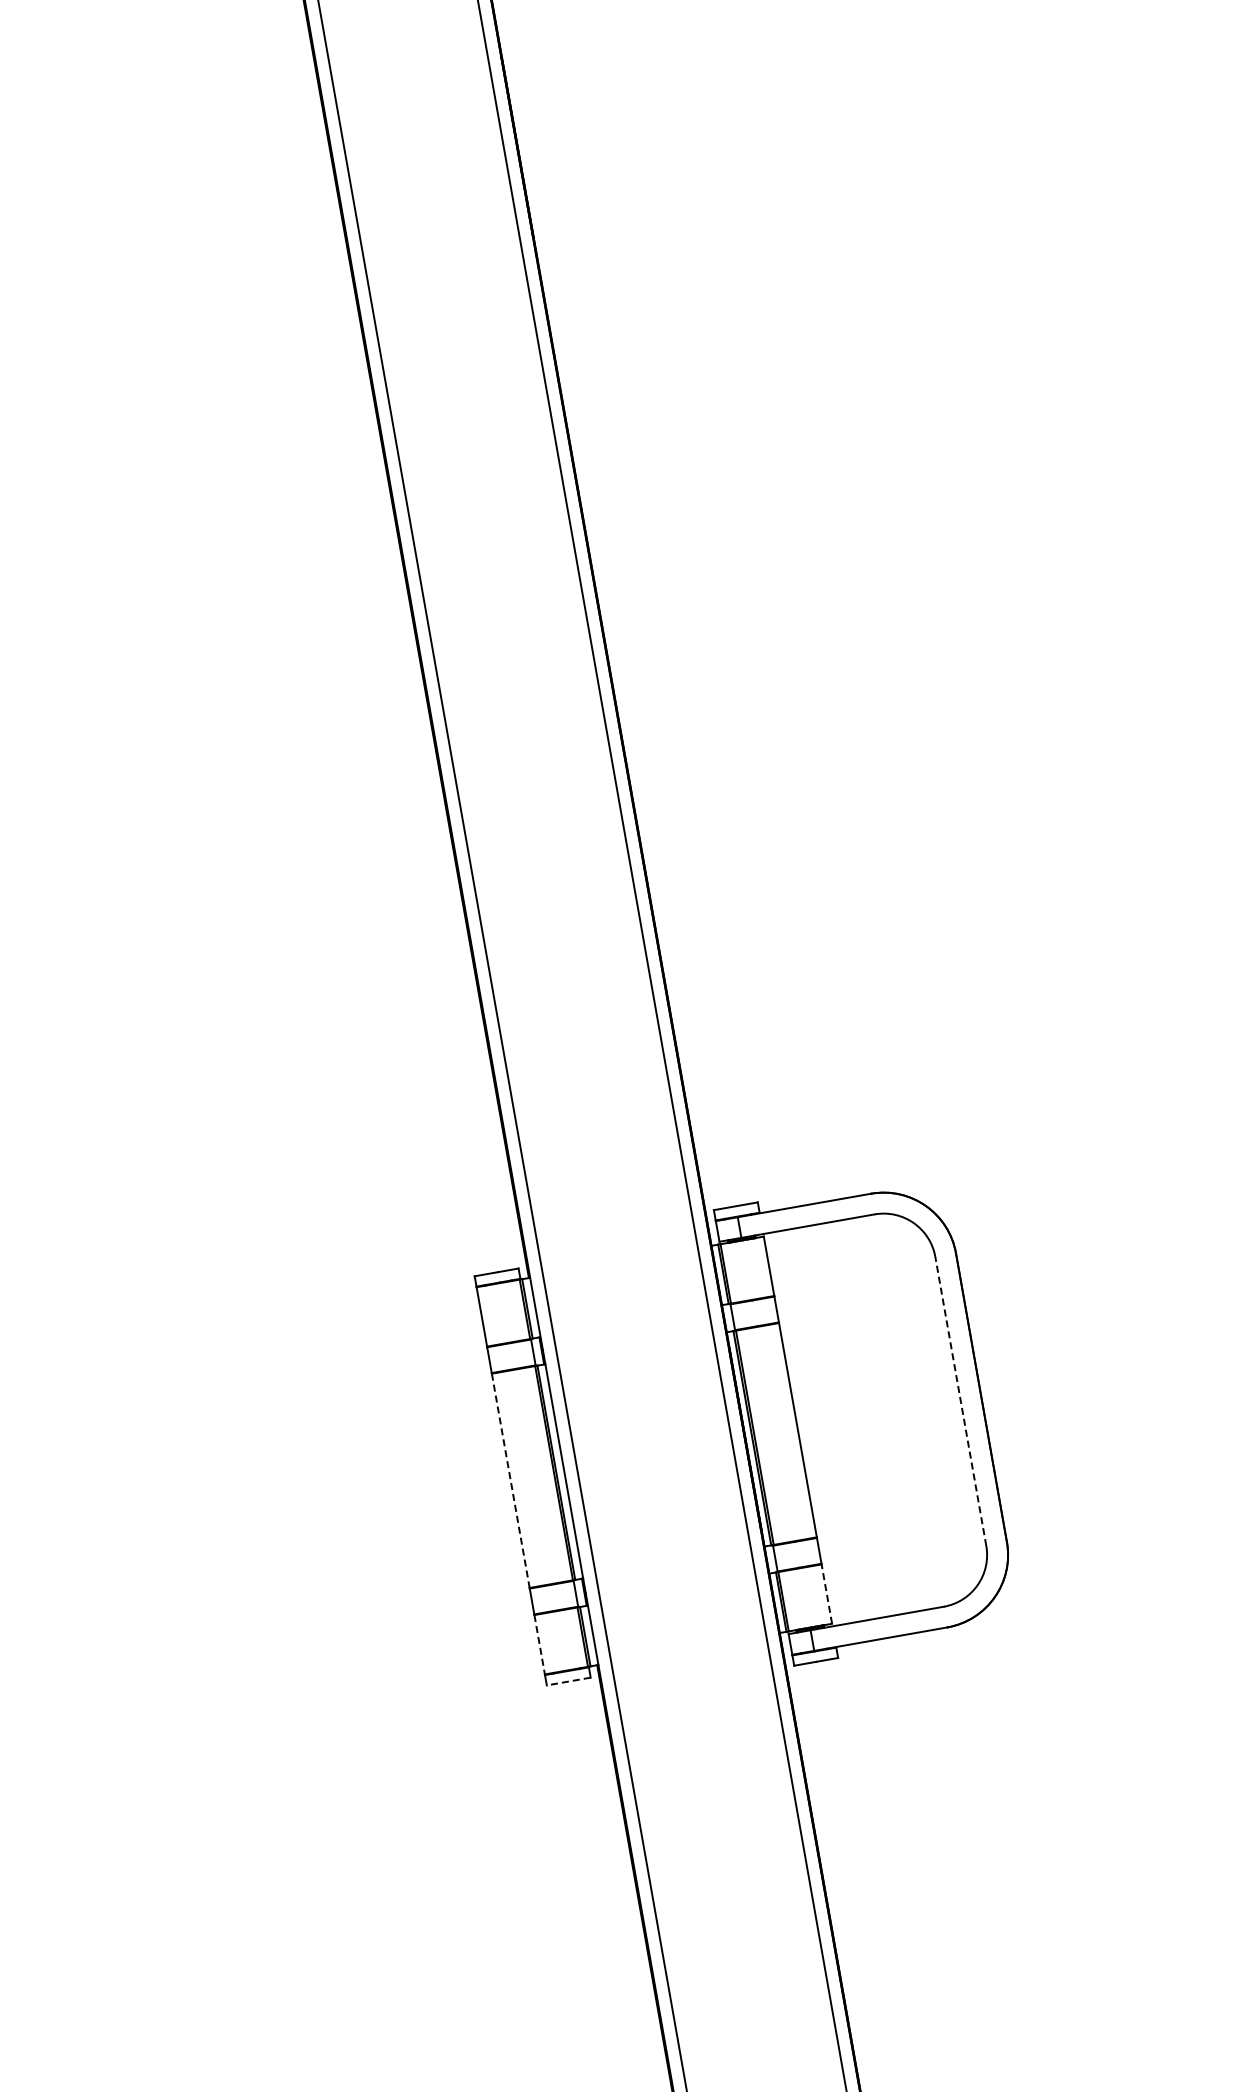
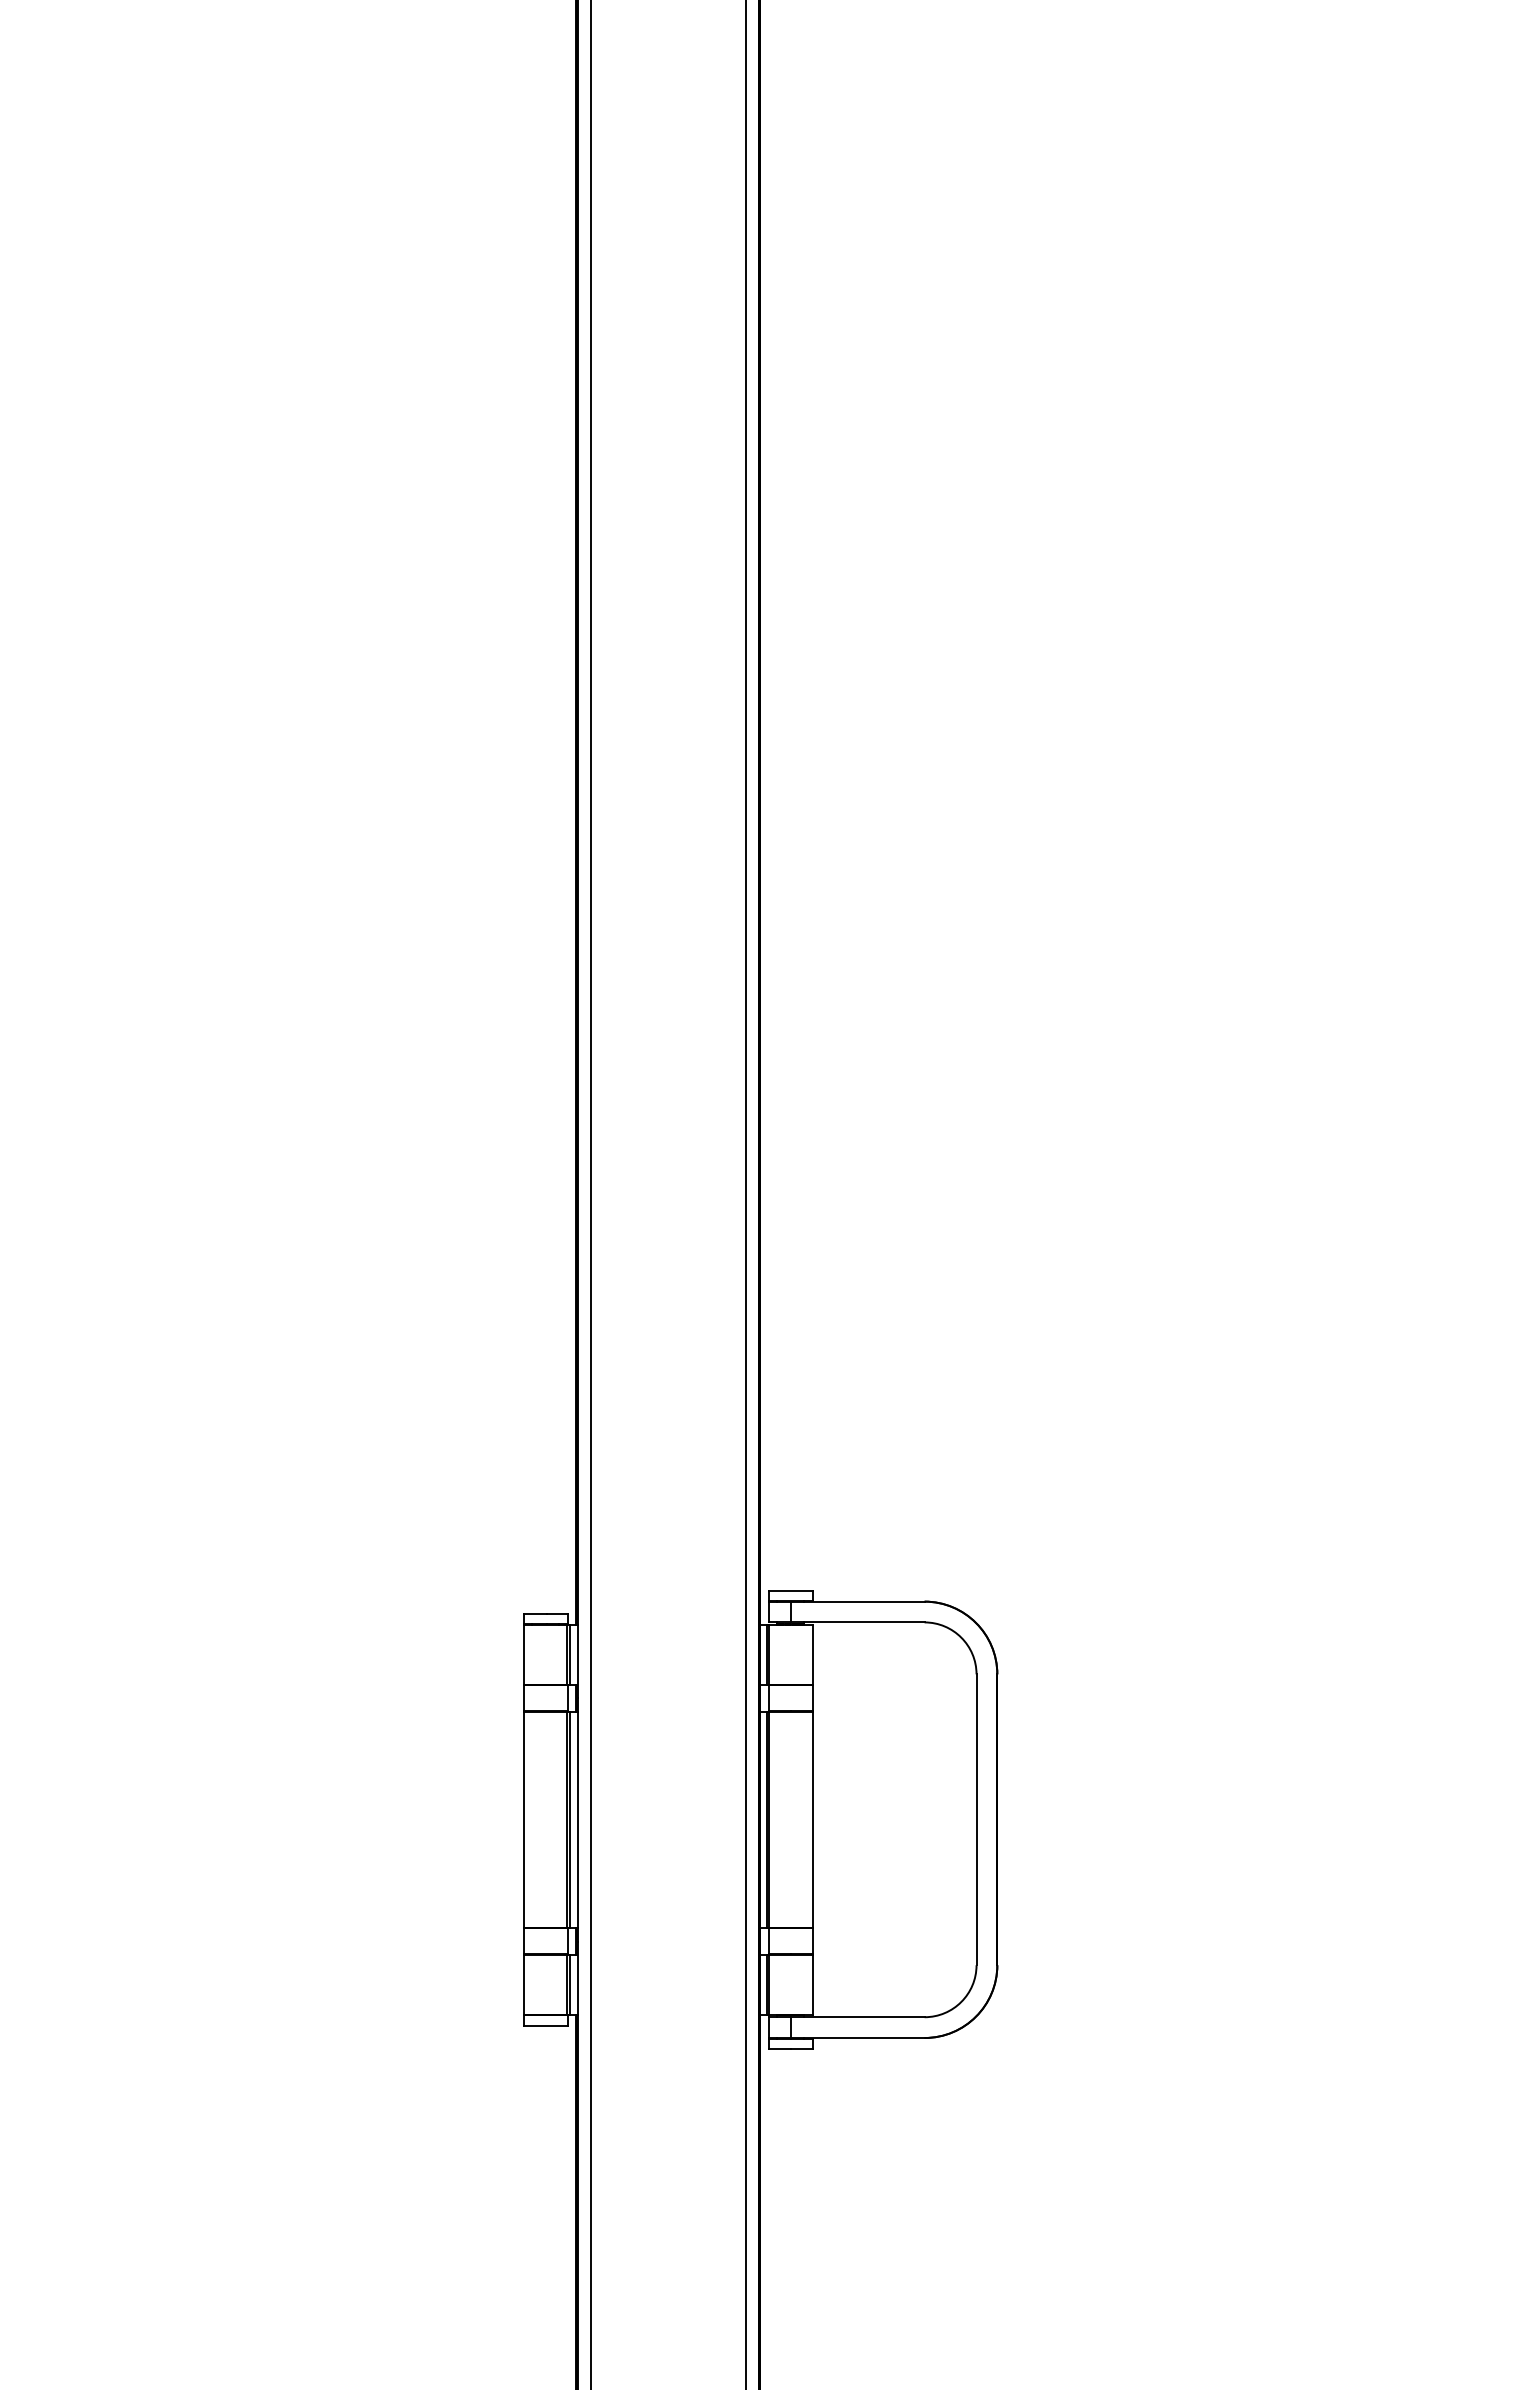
line: (960, 1401) -> (976, 1819), dashed -> solid
line: (510, 1480) -> (523, 1819), dashed -> solid
line: (826, 1593) -> (812, 1984), dashed -> solid
line: (539, 1644) -> (523, 1984), dashed -> solid
line: (568, 1681) -> (545, 2025), dashed -> solid

